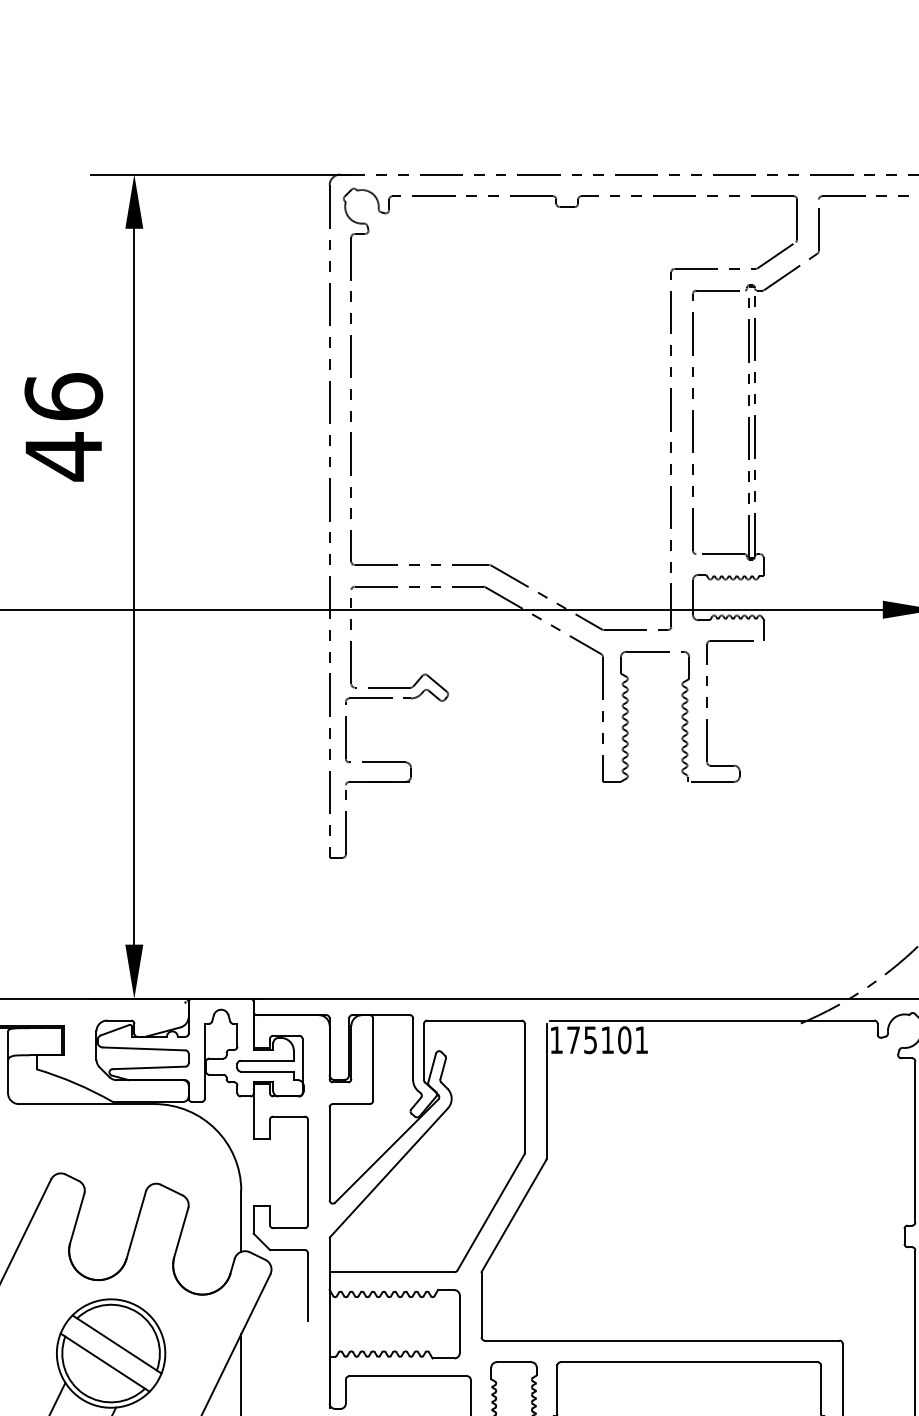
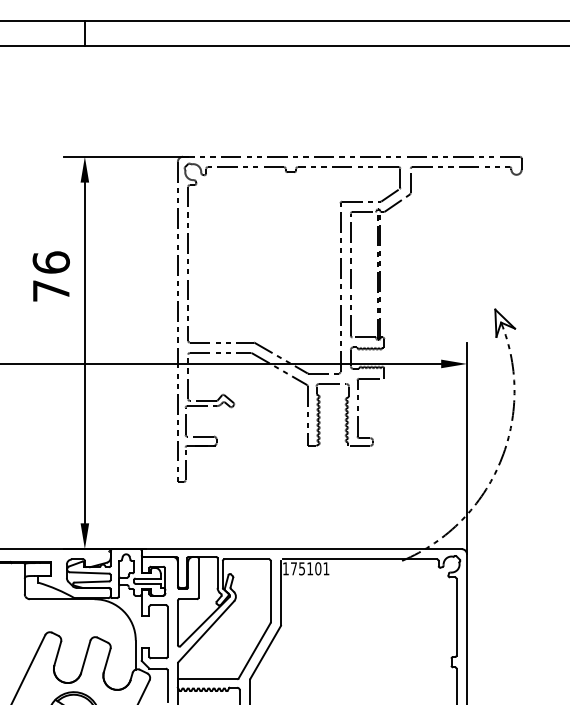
text: (64, 455) -> (51, 290), 46 -> 76

